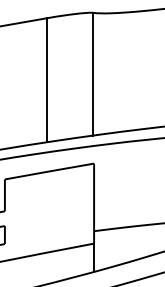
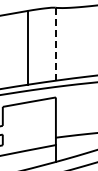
line: (93, 74) -> (55, 44), solid -> dashed

